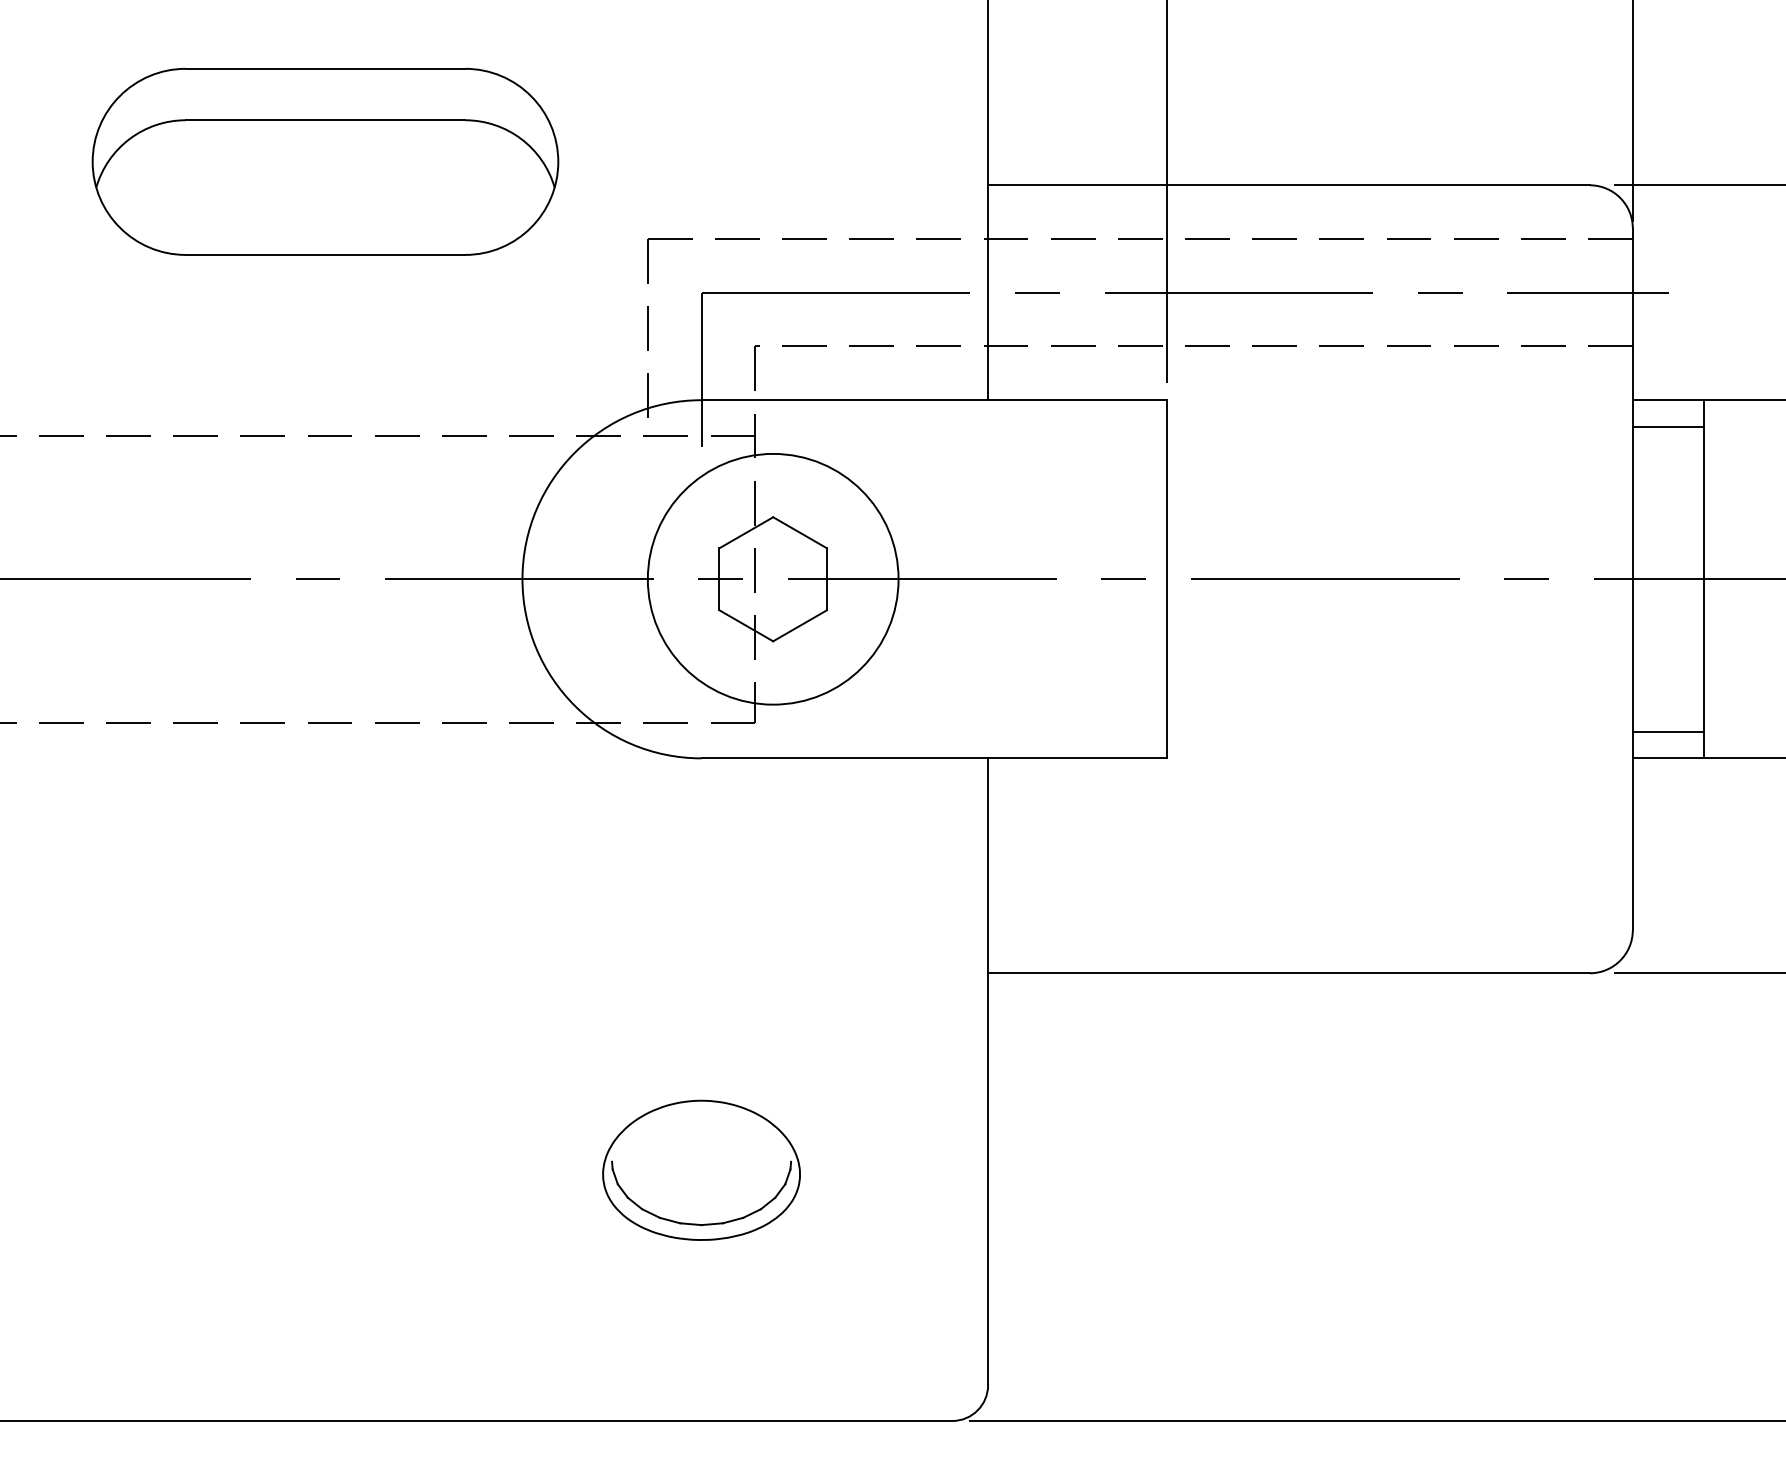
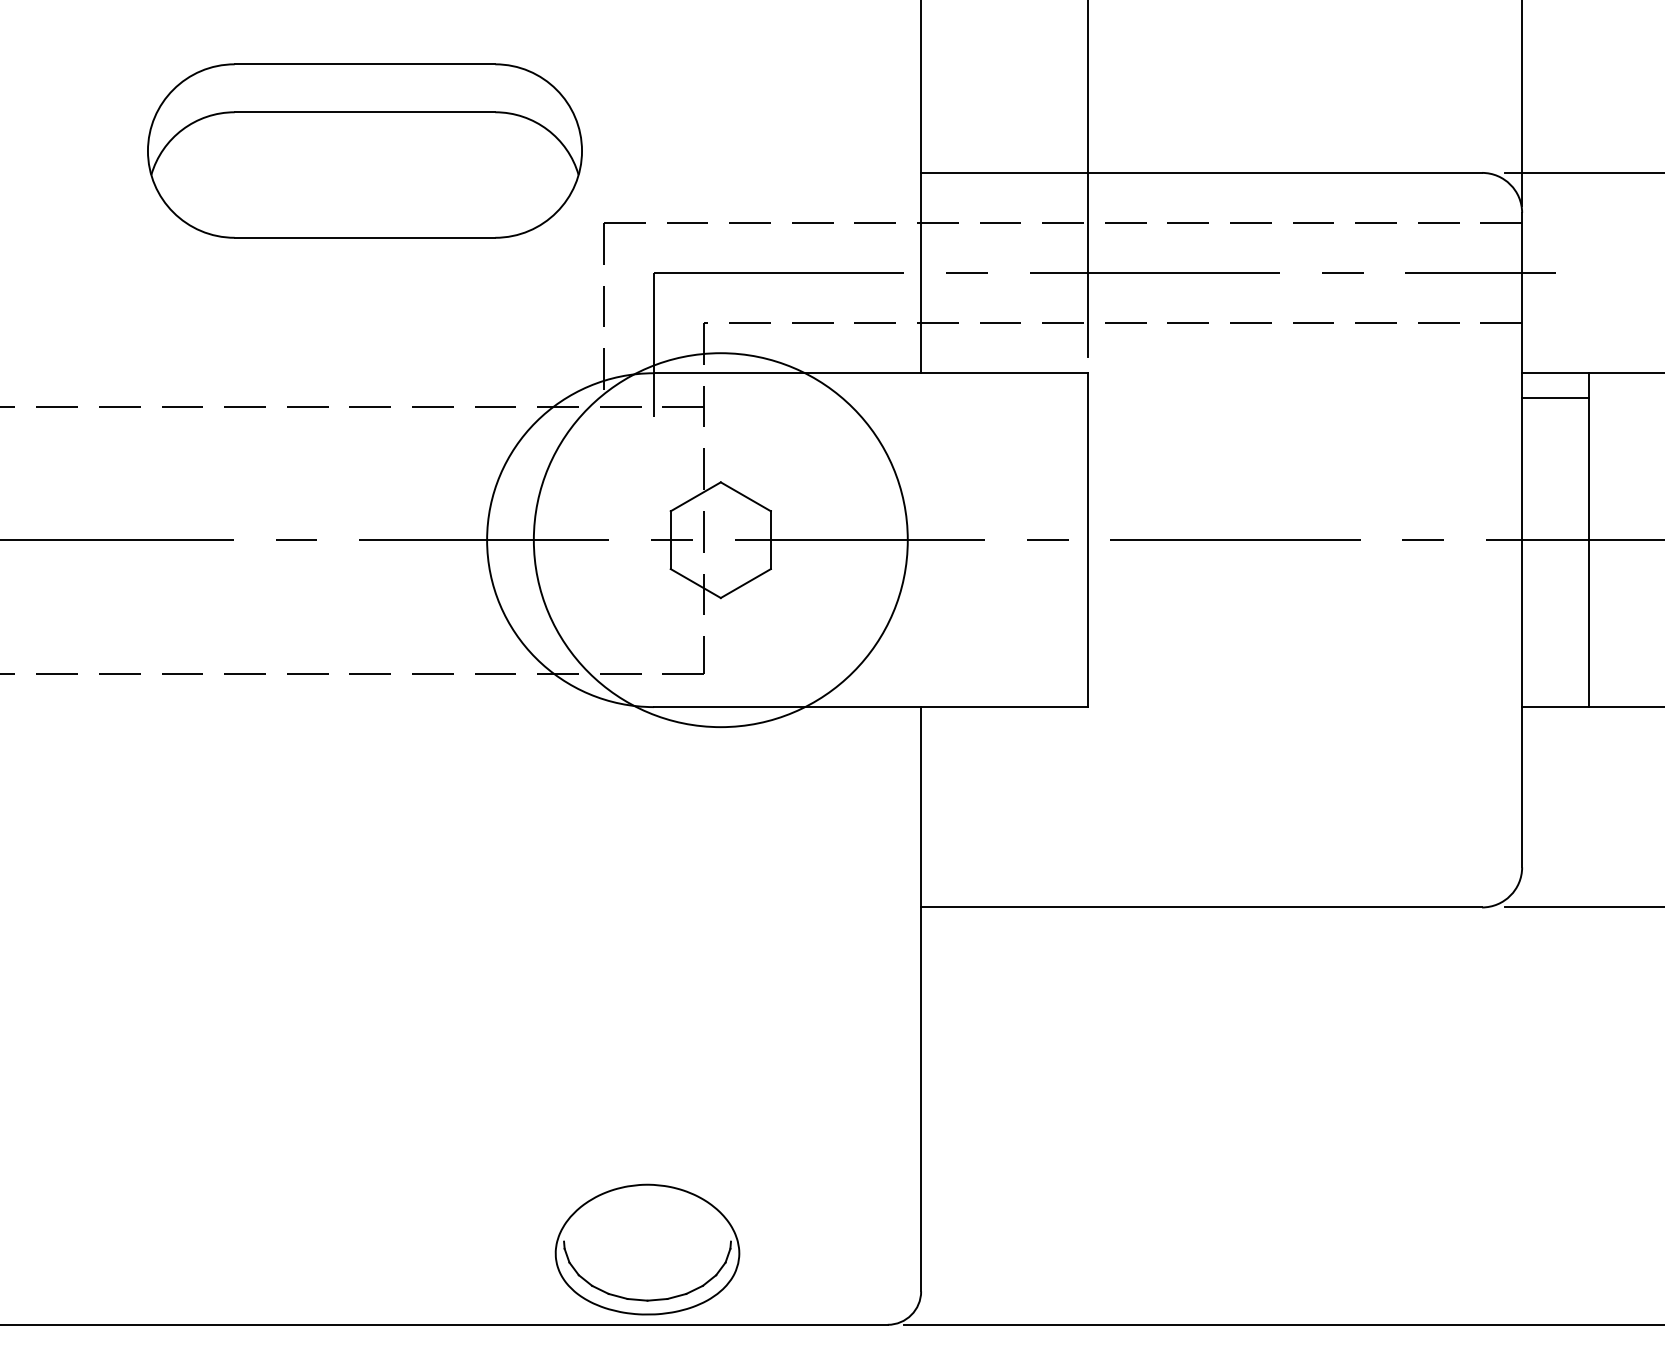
part: (325, 161) -> (365, 150), moved
circle: (772, 578) -> (720, 539), size x1.6
line: (1668, 731) -> (1555, 682), removed
part: (701, 1169) -> (647, 1248), moved

